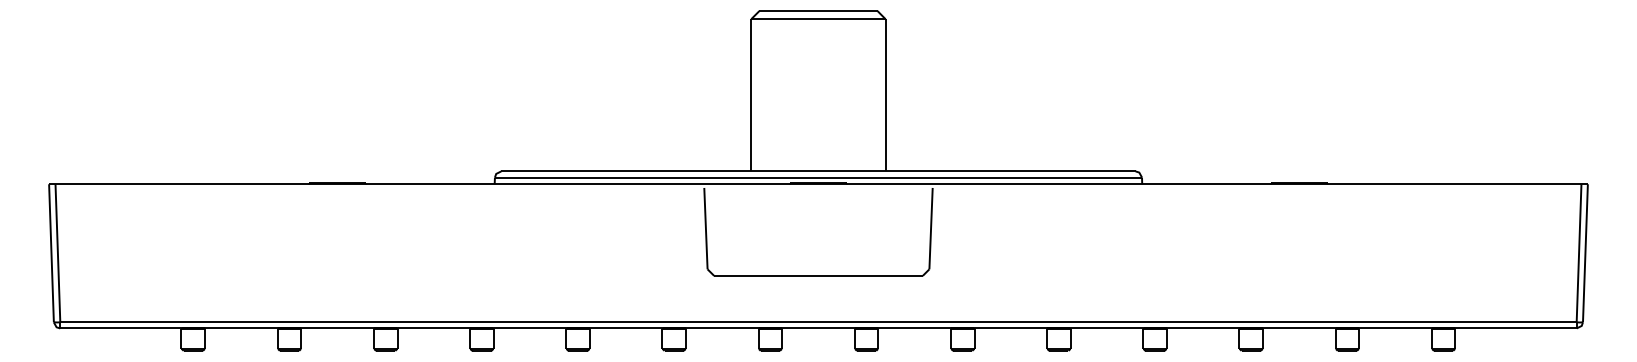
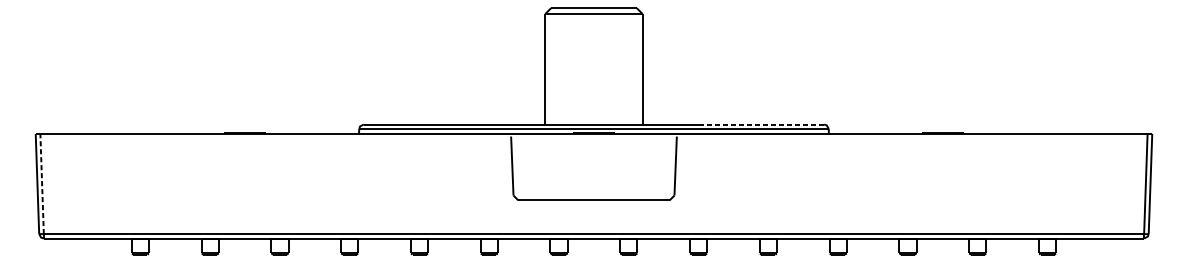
line: (1053, 171) -> (764, 124), solid -> dashed
line: (57, 252) -> (41, 183), solid -> dashed

